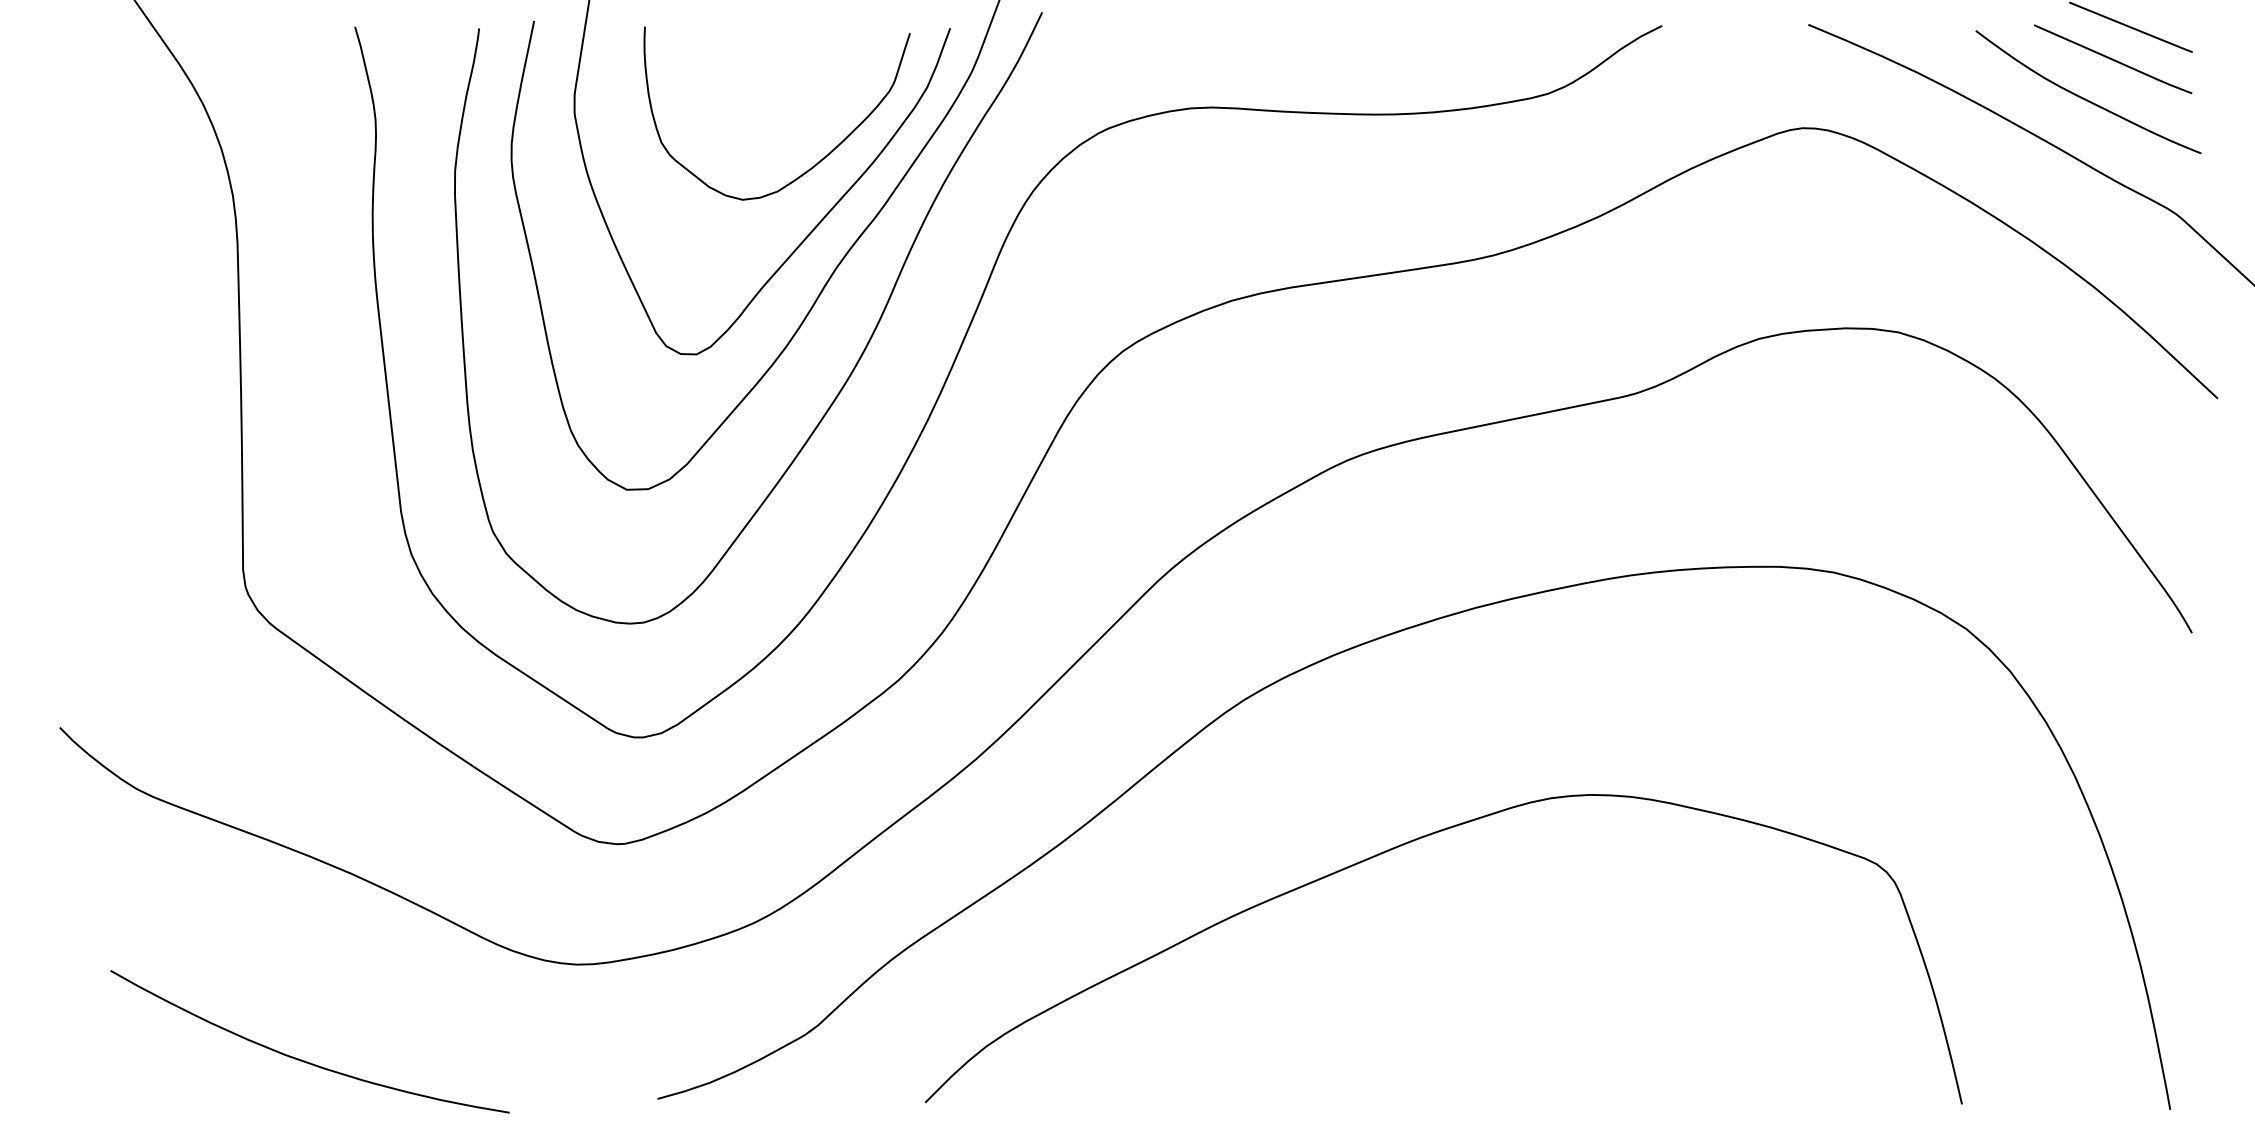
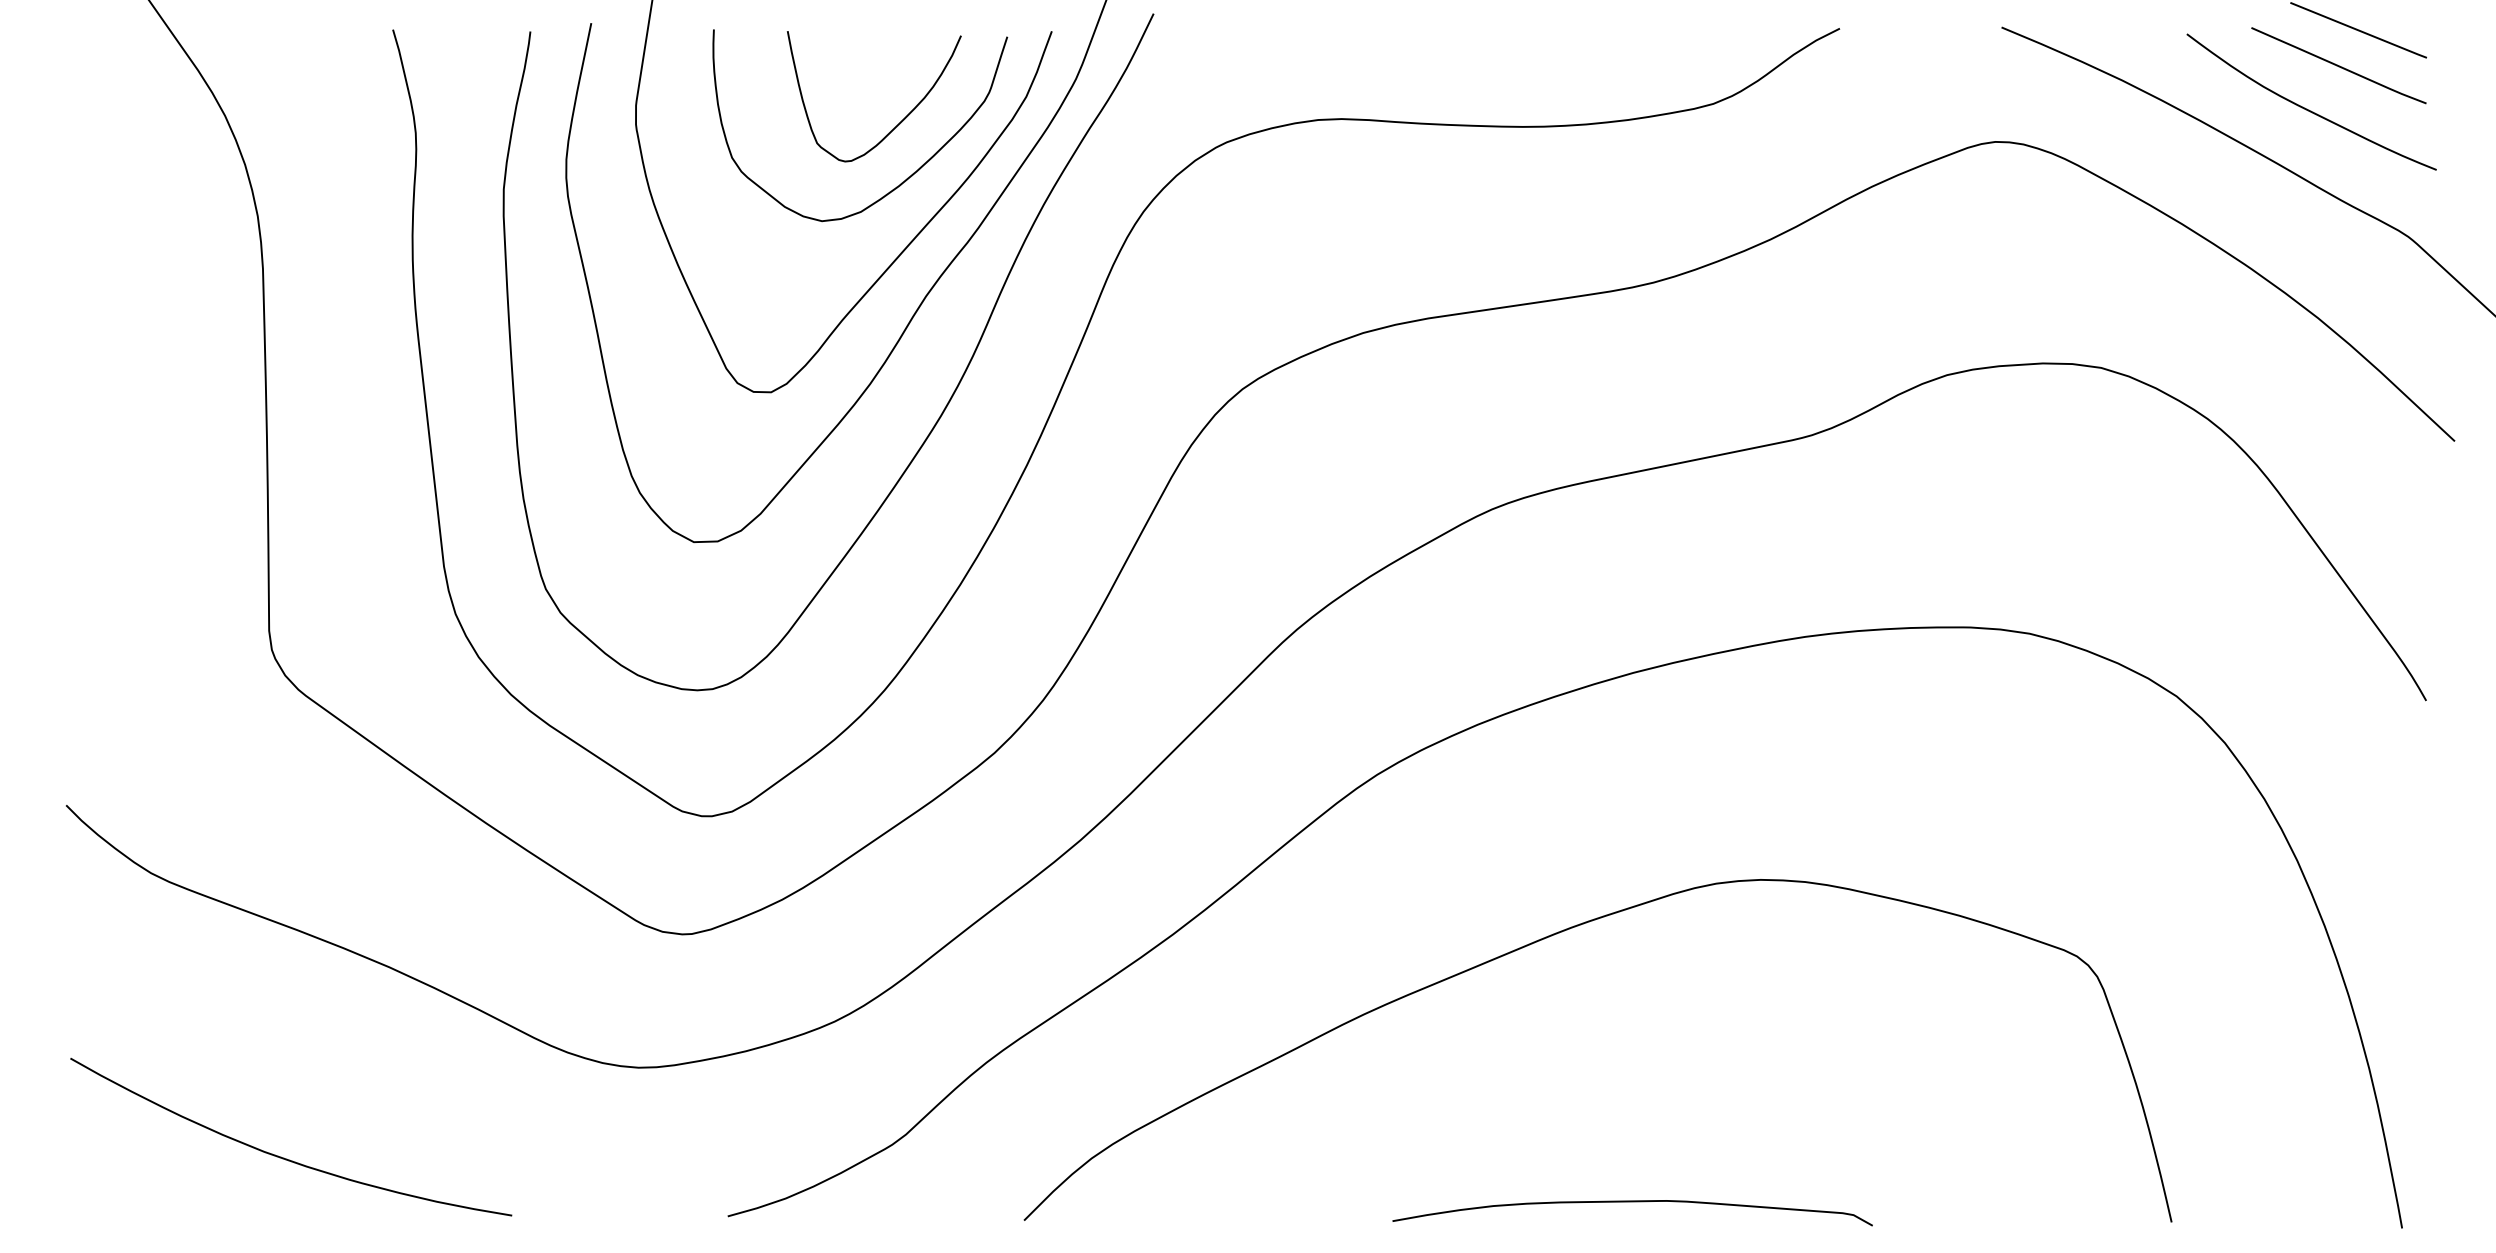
curve: (813, 109) -> (900, 121), added
curve: (303, 1060) -> (284, 1157), moved
curve: (1474, 1086) -> (1632, 1202), added

